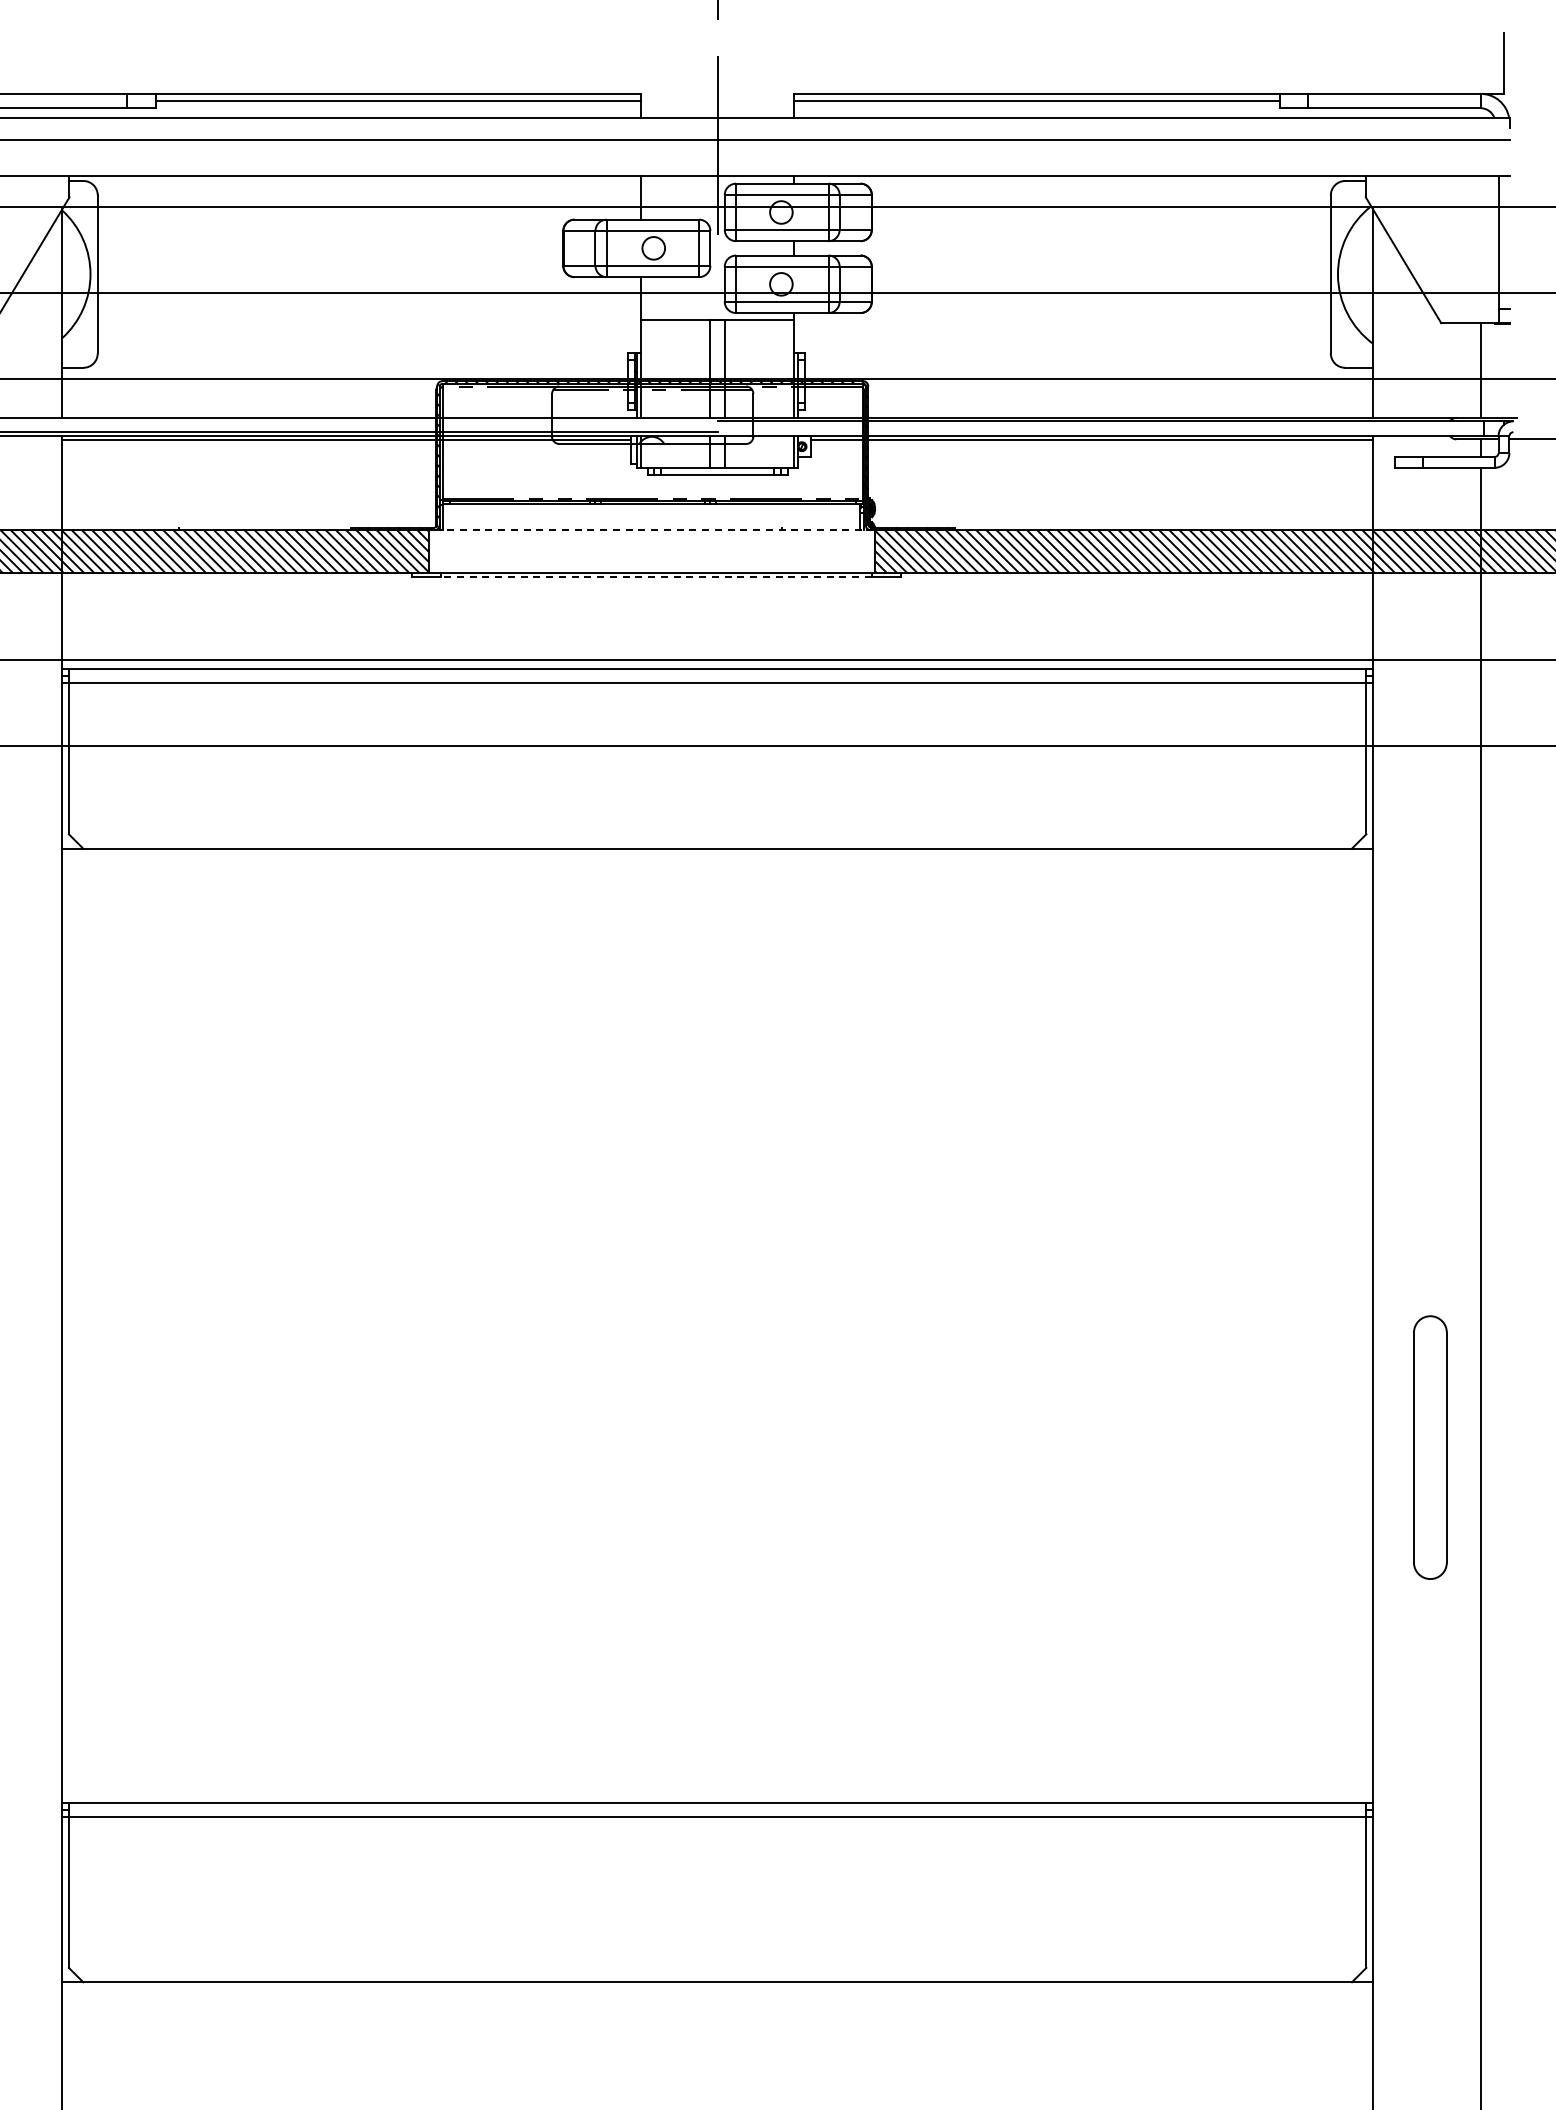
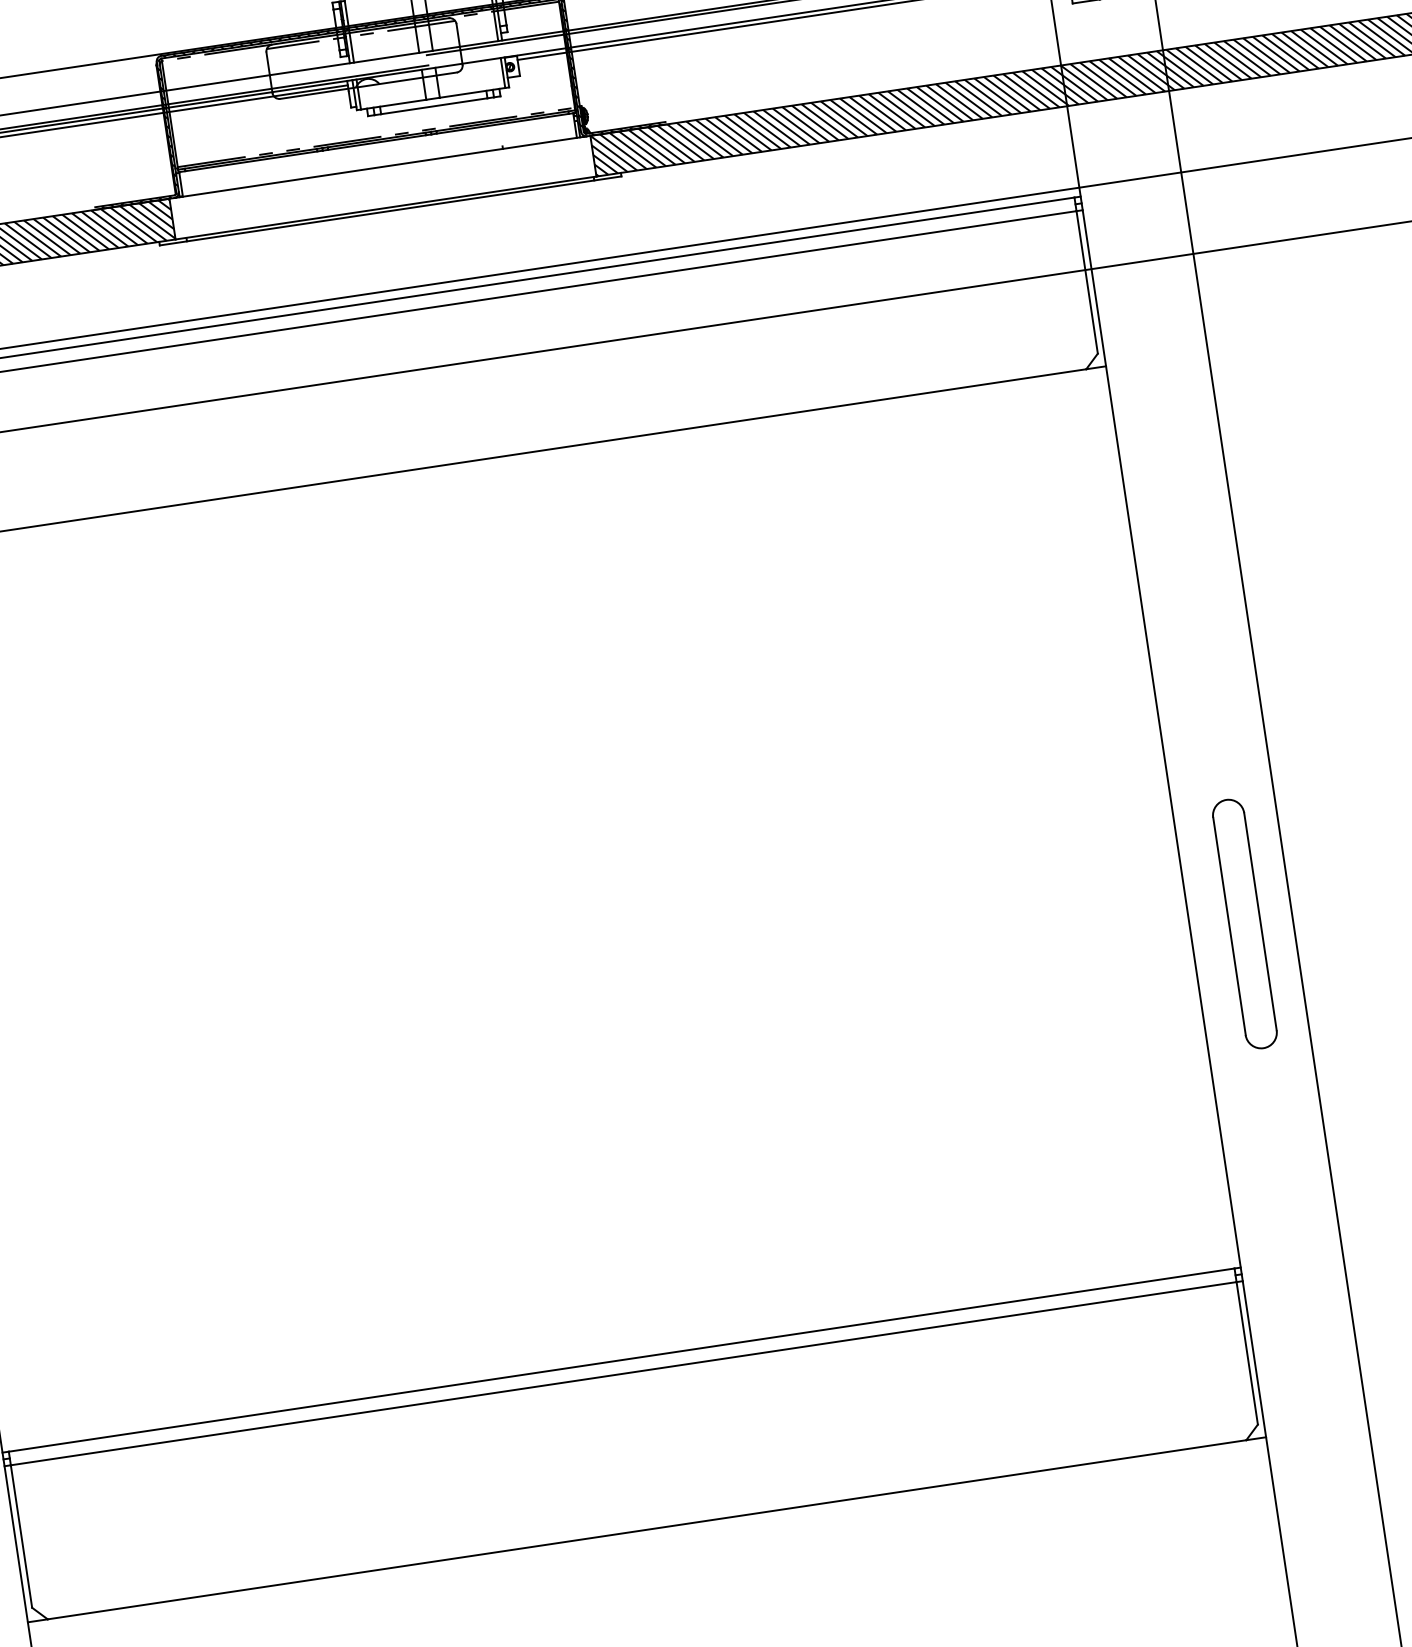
line: (653, 530) -> (381, 167), dashed -> solid
line: (656, 577) -> (390, 211), dashed -> solid

